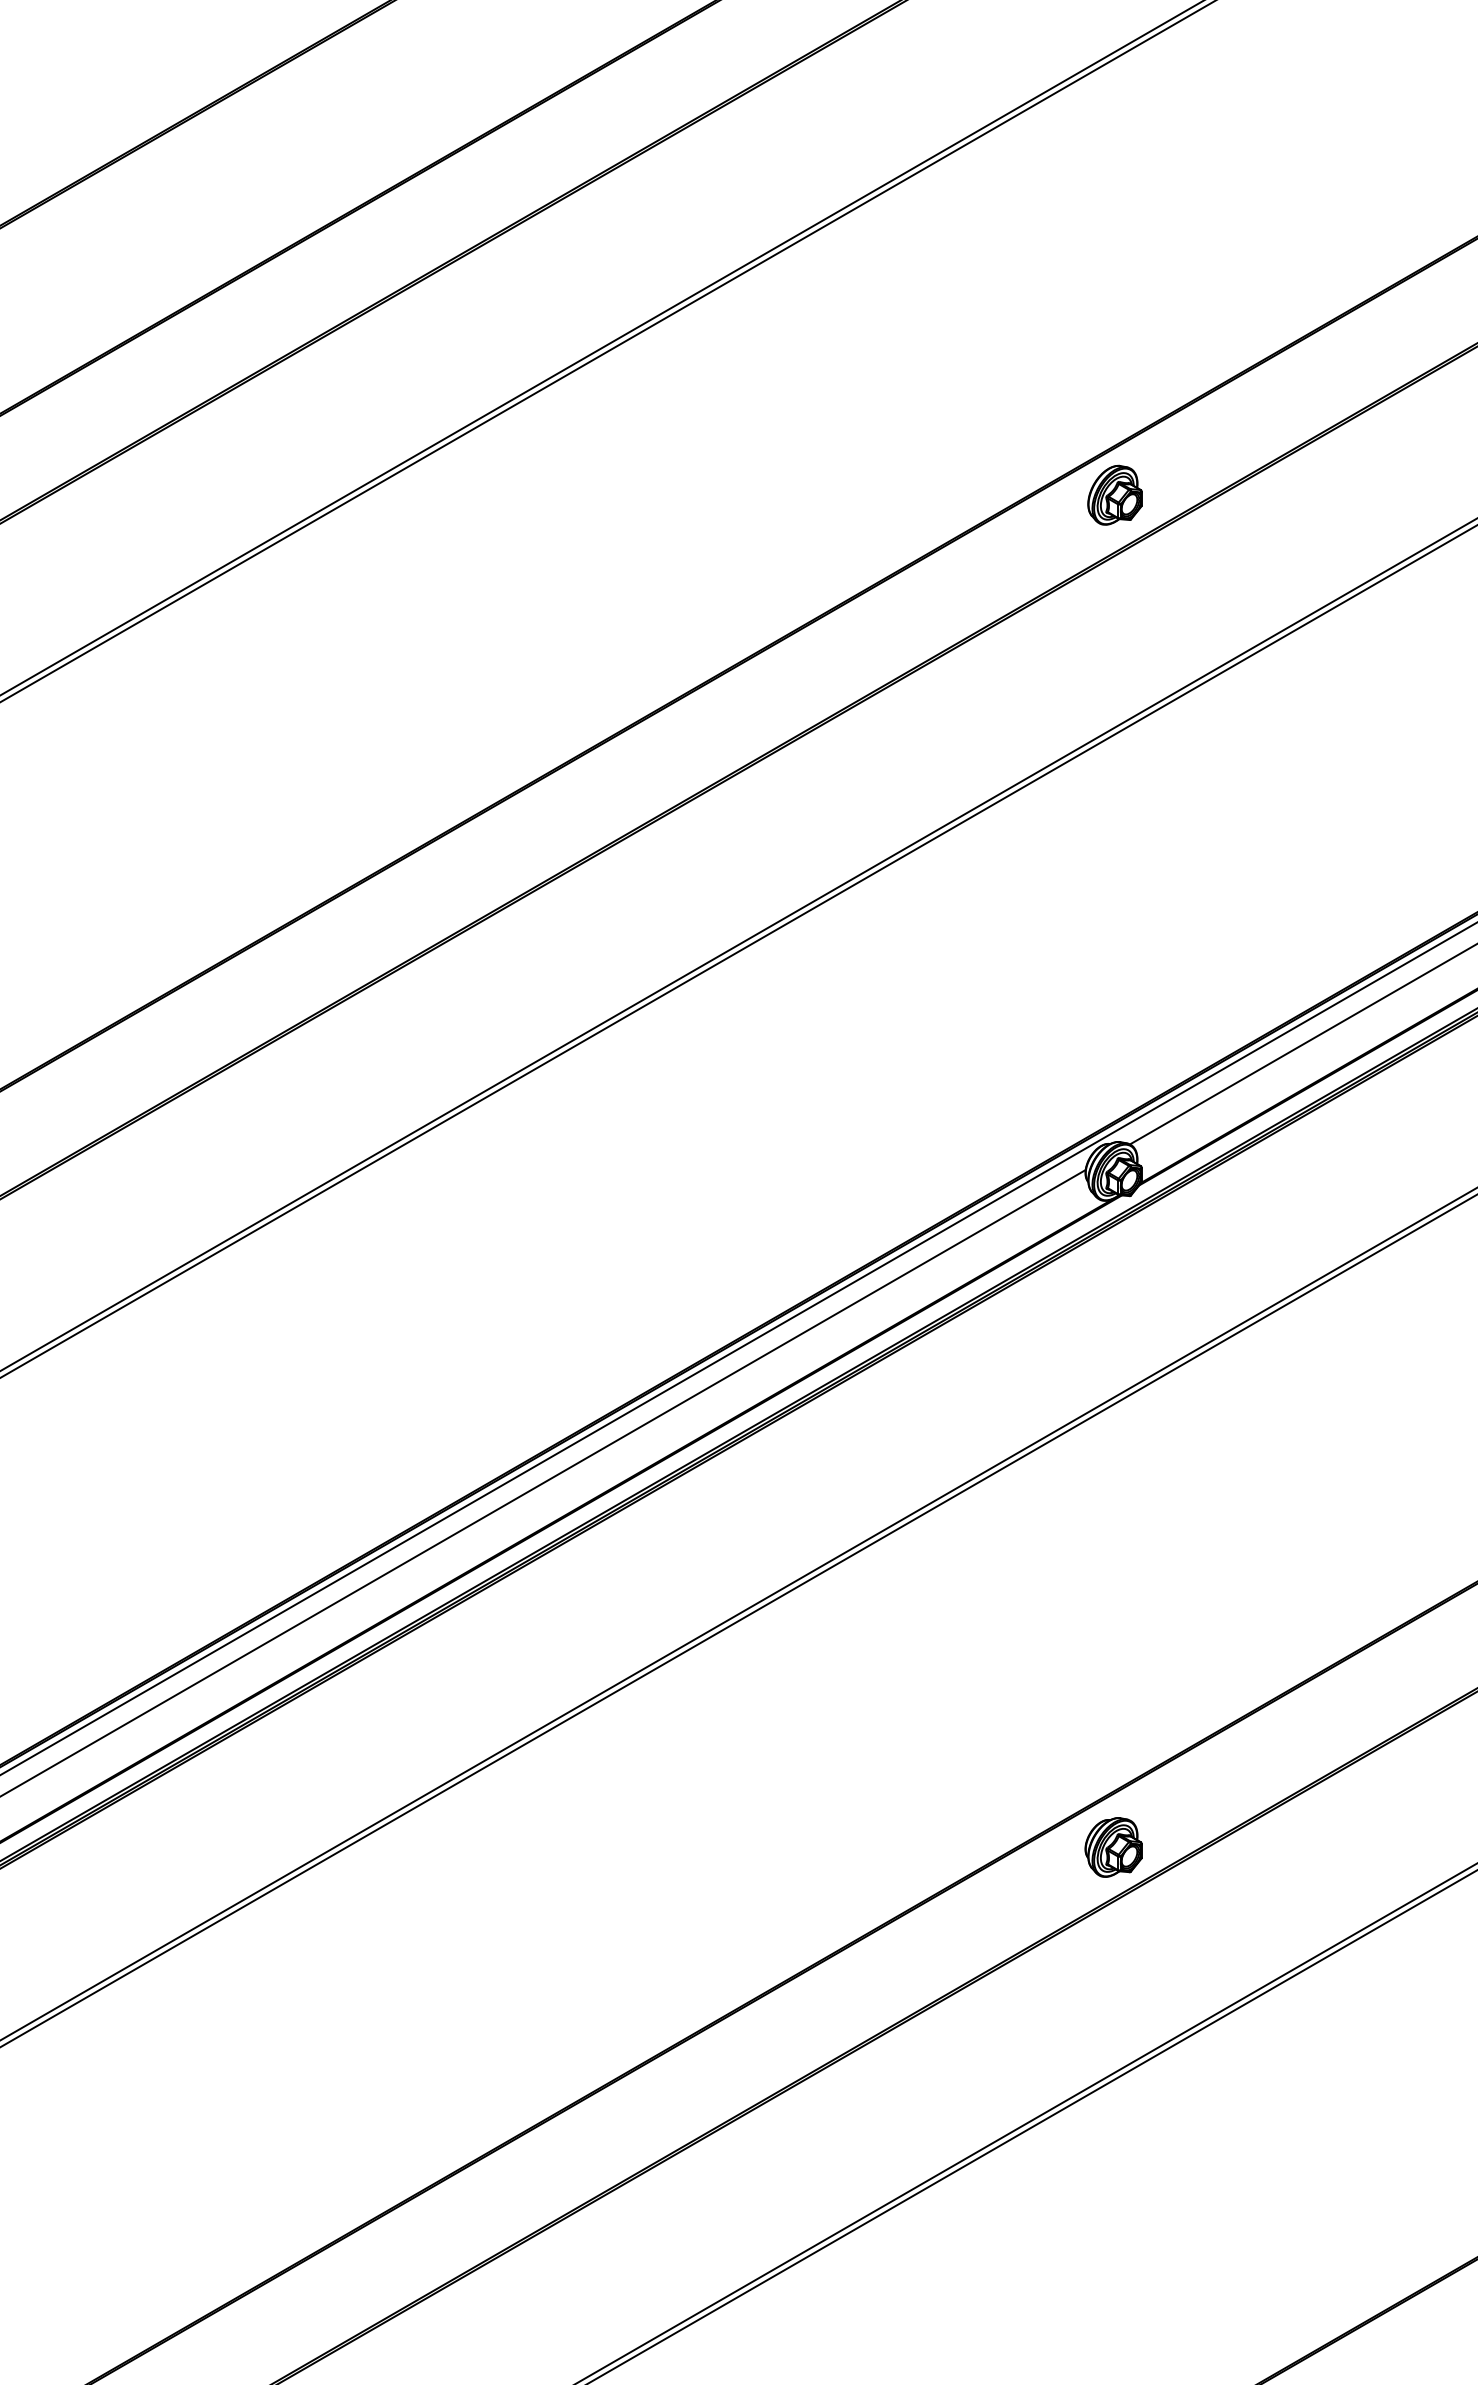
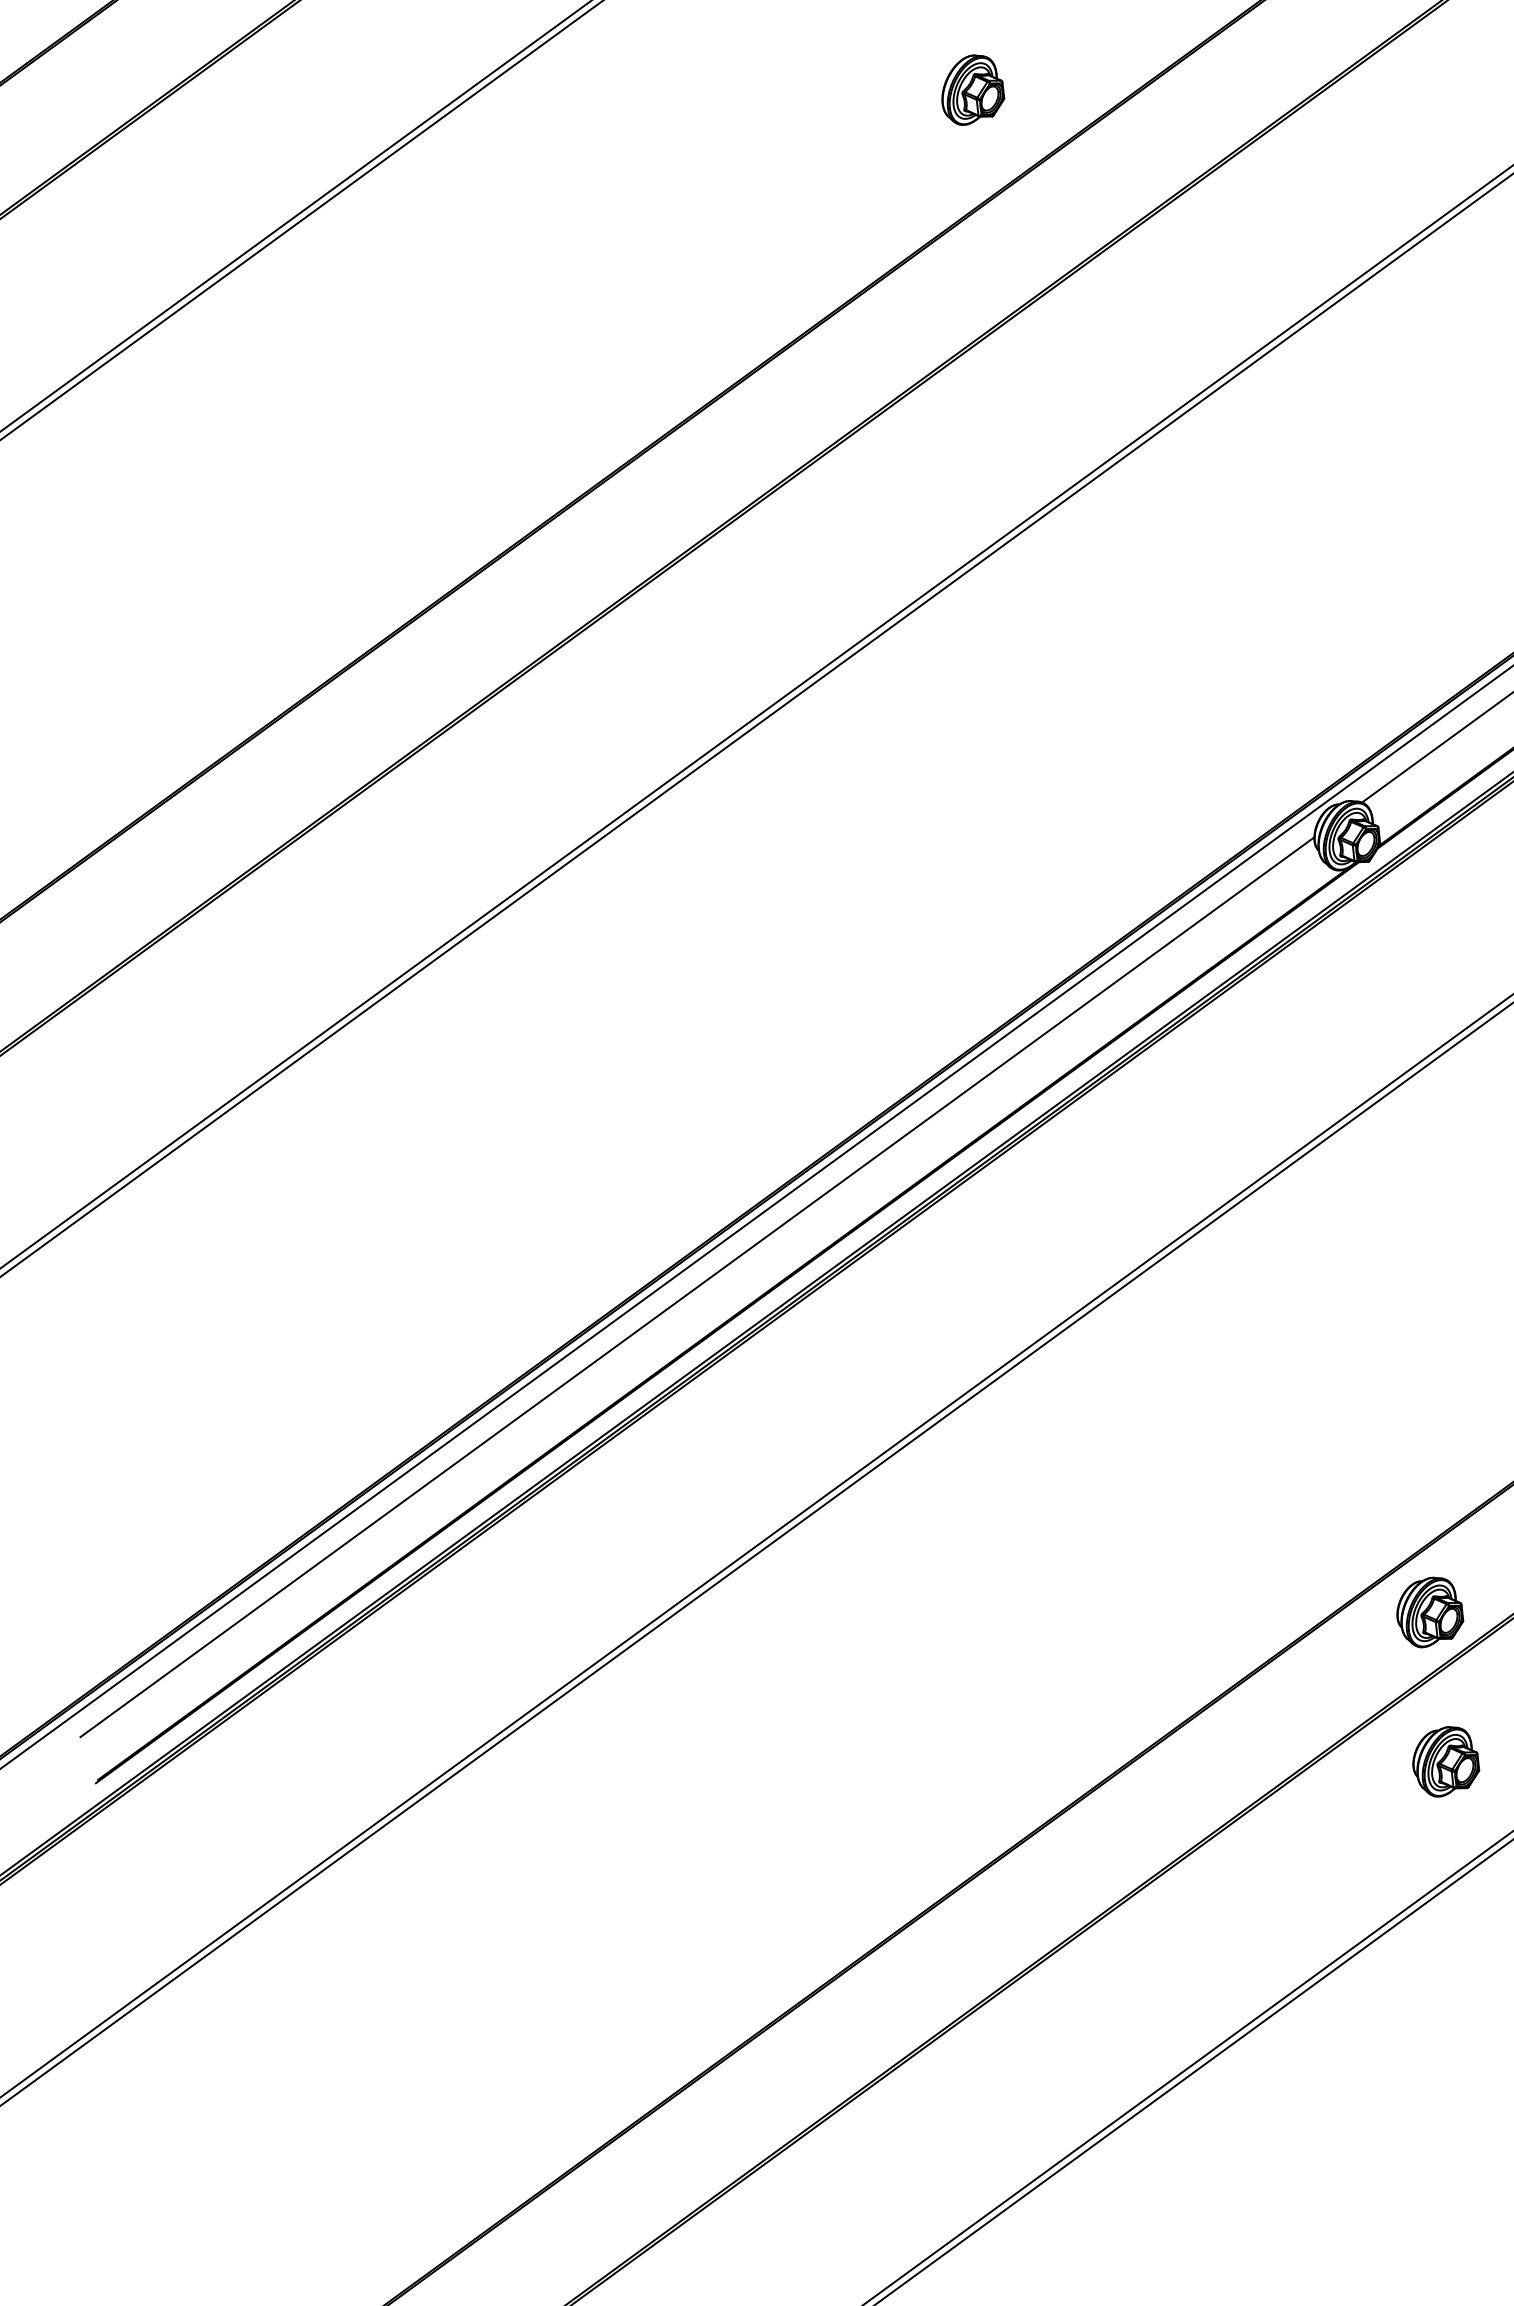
part: (1114, 494) -> (971, 89), moved
part: (1113, 1977) -> (1445, 1761), added

